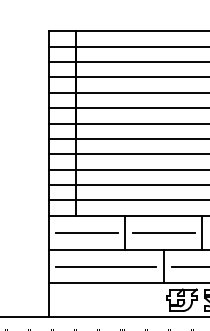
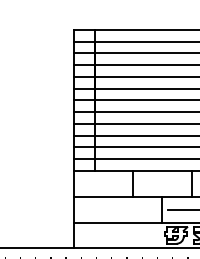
line: (85, 232) -> (102, 183), removed
line: (162, 232) -> (161, 183), removed
line: (105, 266) -> (117, 209), removed

